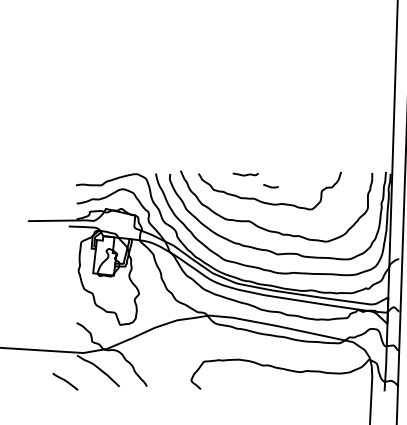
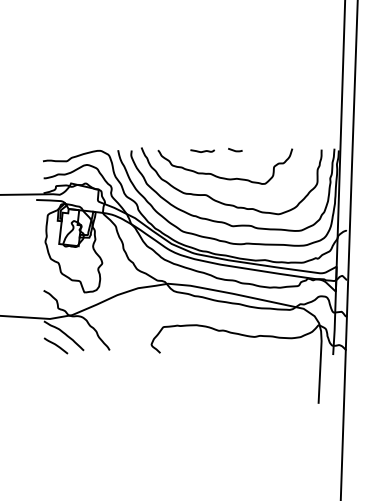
curve: (271, 186) -> (235, 150), moved
line: (64, 381) -> (55, 345), moved

